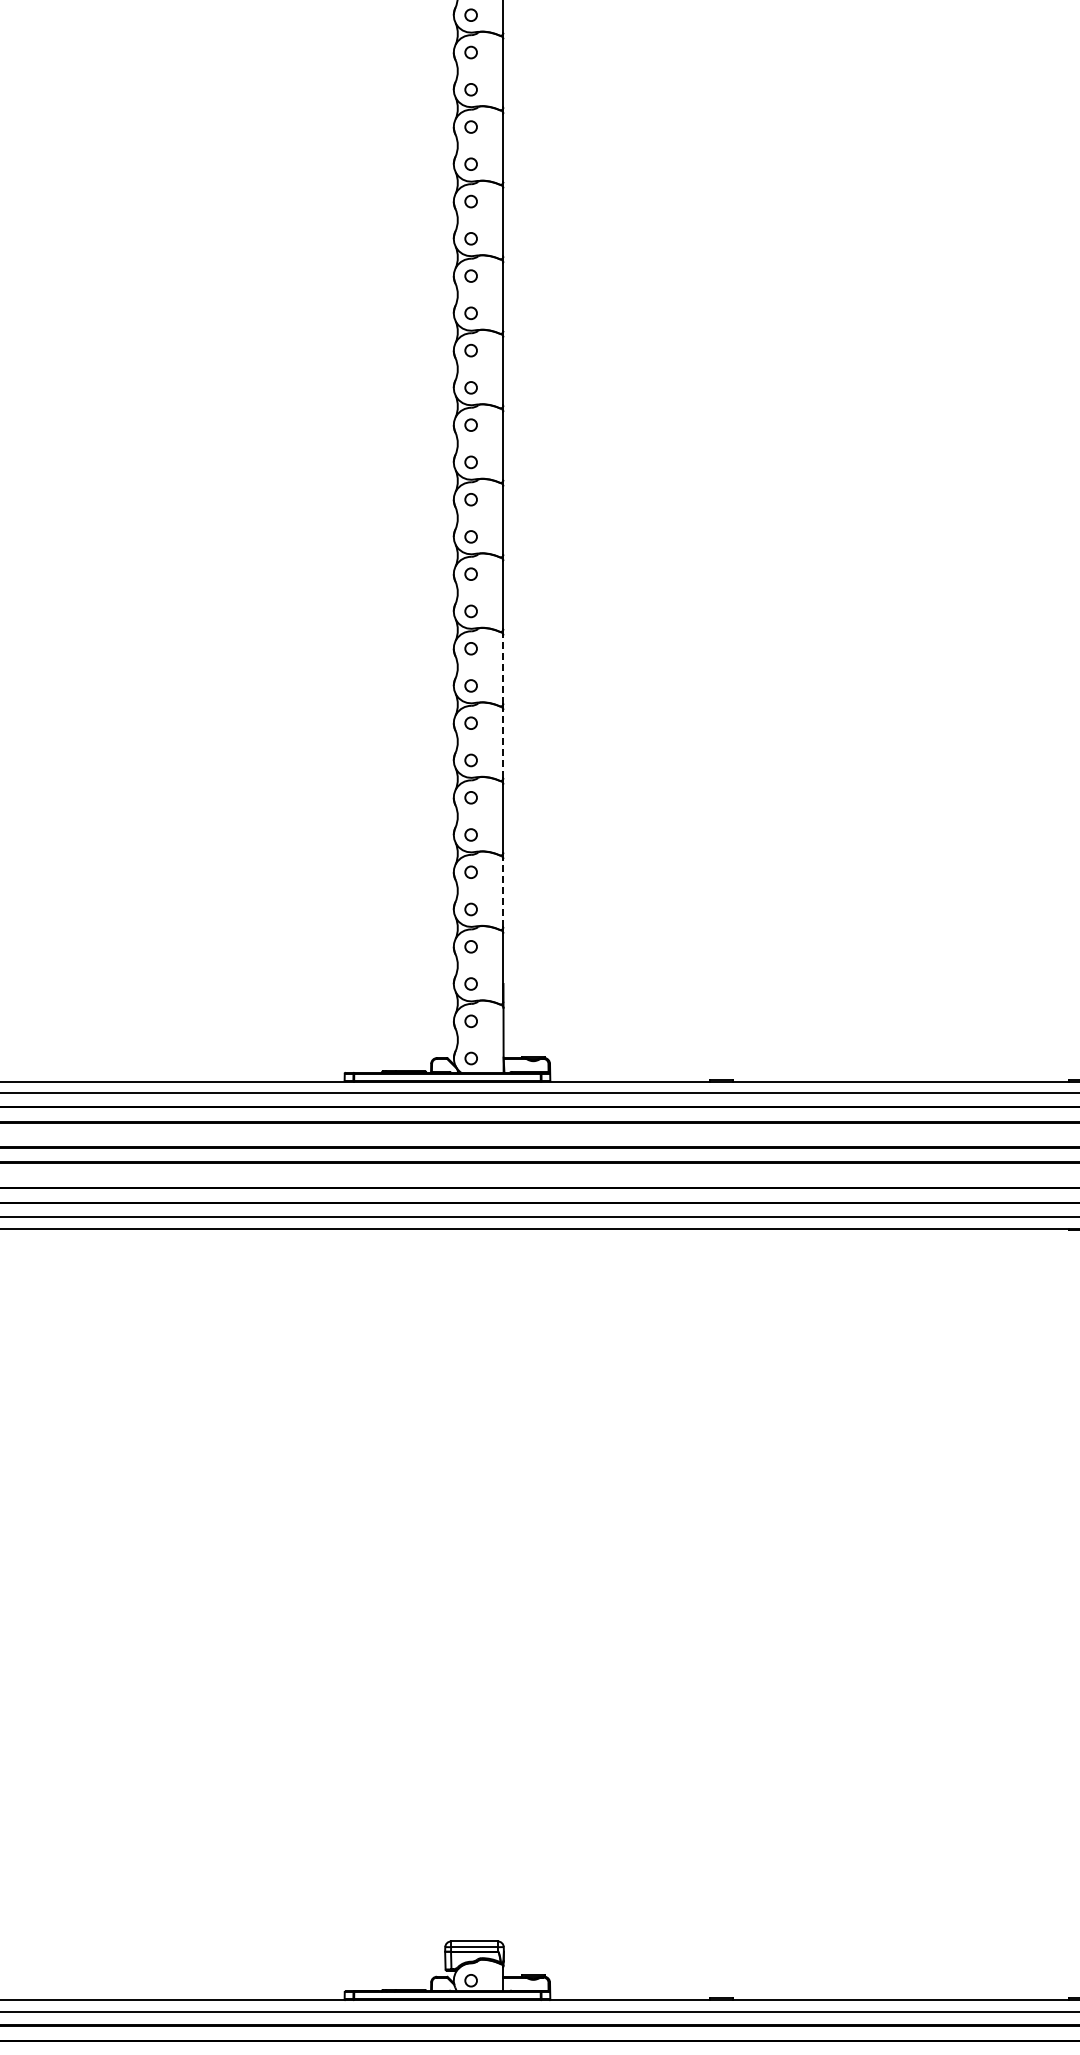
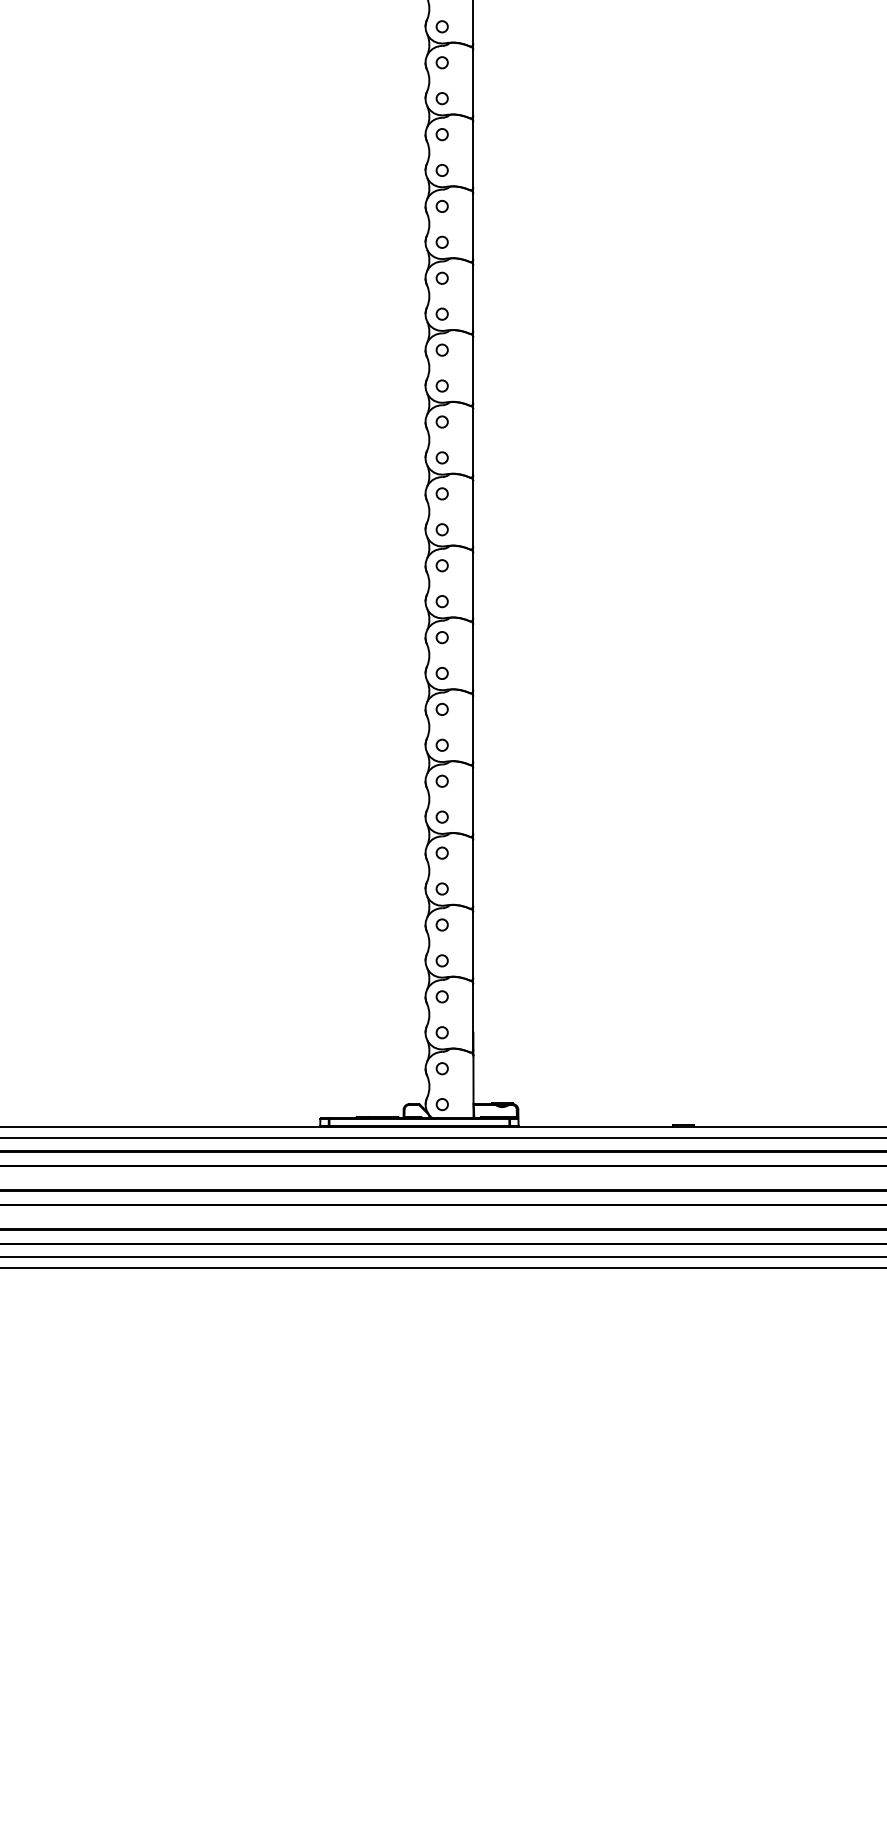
line: (503, 669) -> (473, 729), dashed -> solid
line: (503, 743) -> (473, 800), dashed -> solid
line: (503, 892) -> (473, 944), dashed -> solid

